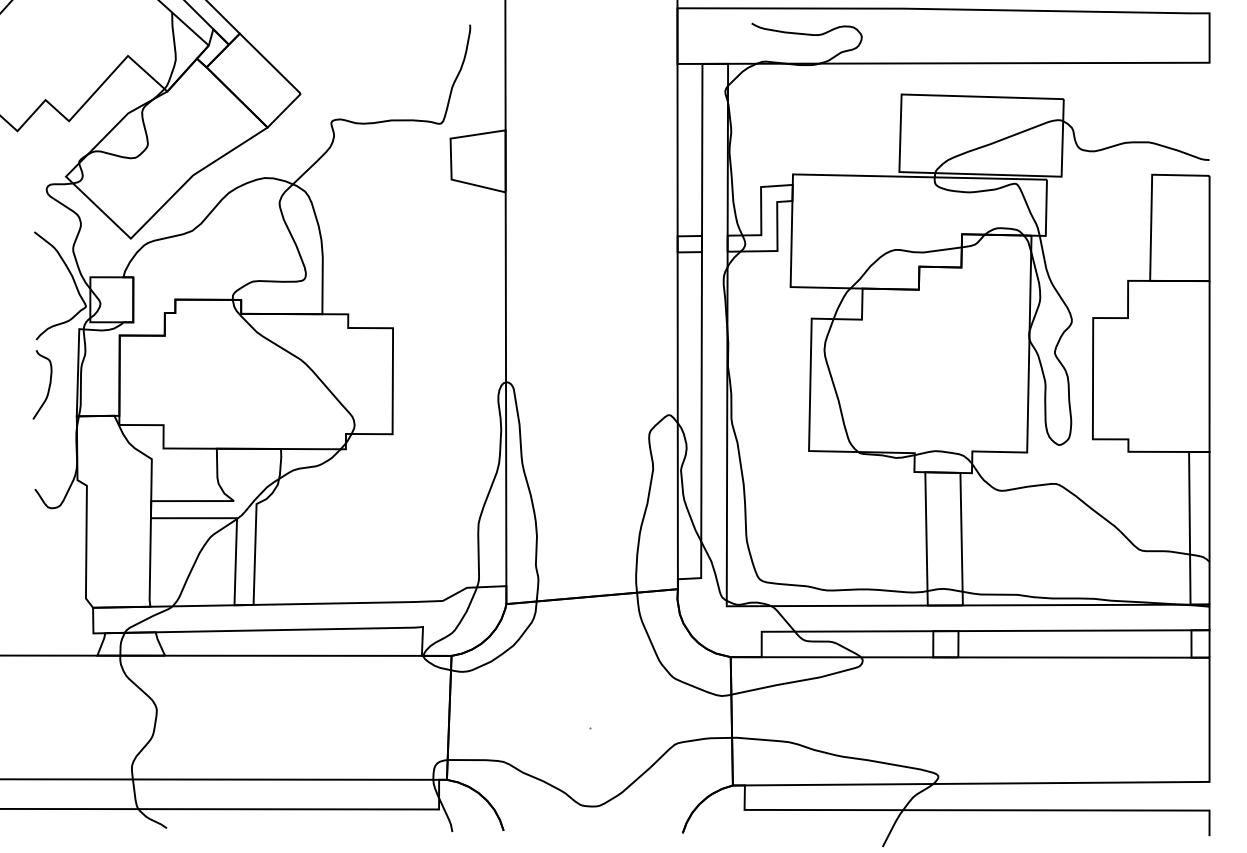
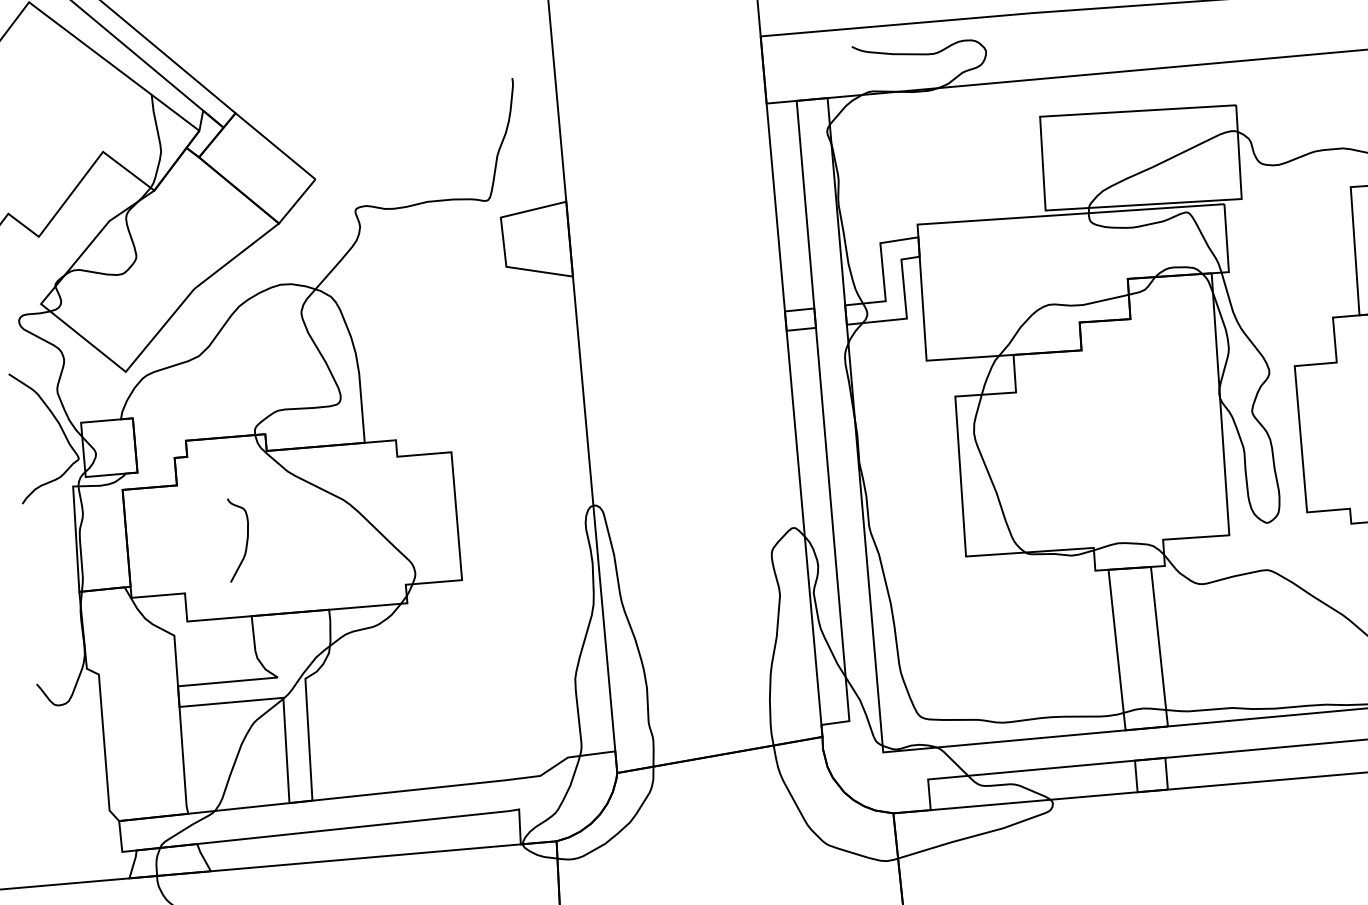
curve: (48, 386) -> (245, 541), moved

